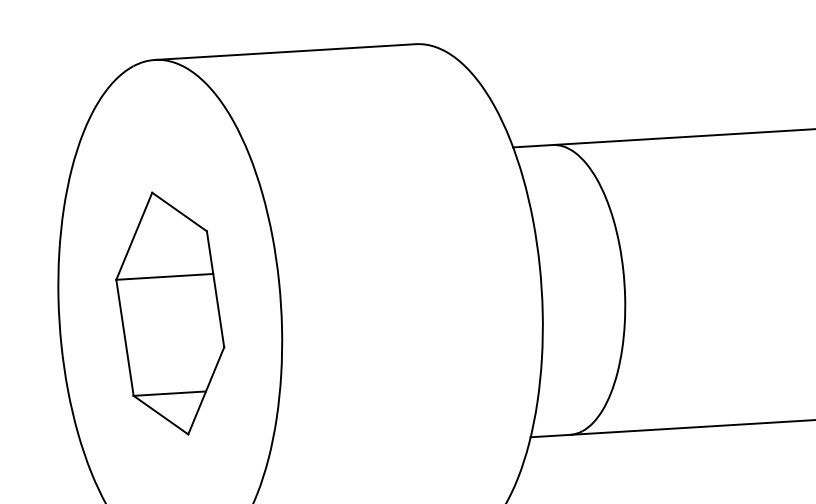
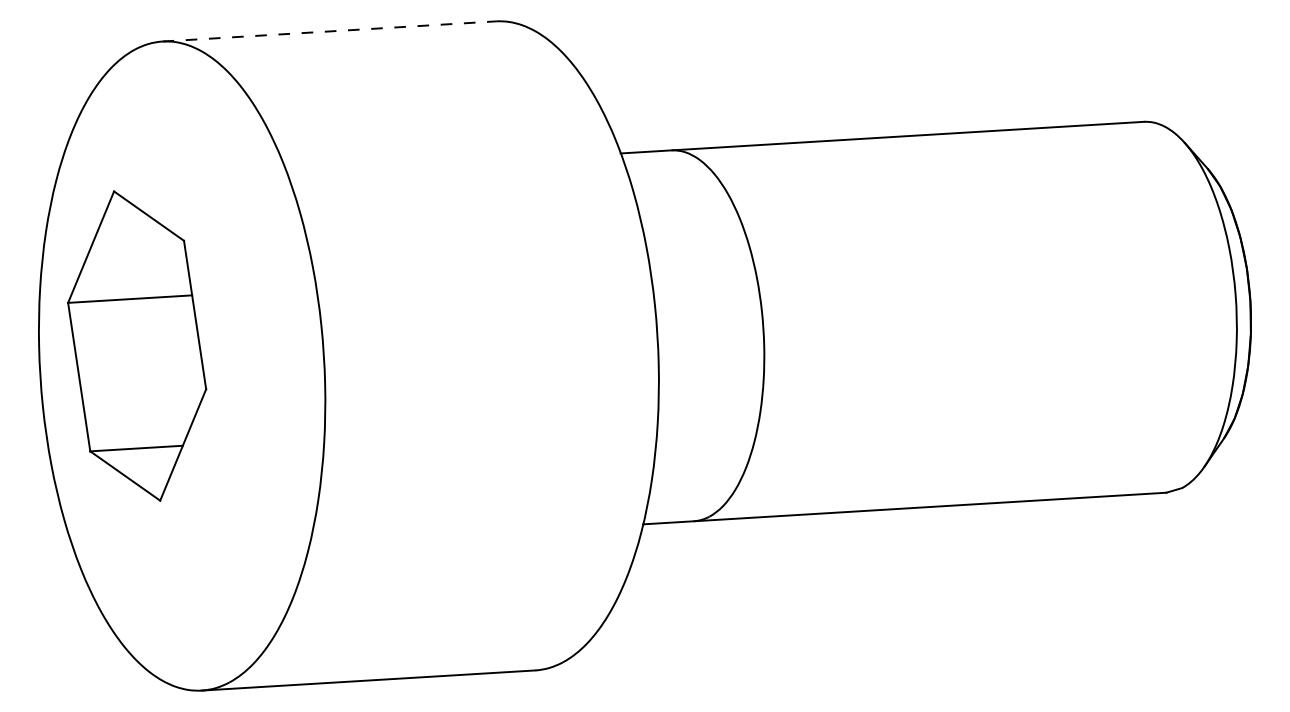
line: (285, 52) -> (329, 31), solid -> dashed
part: (170, 313) -> (137, 345), moved

